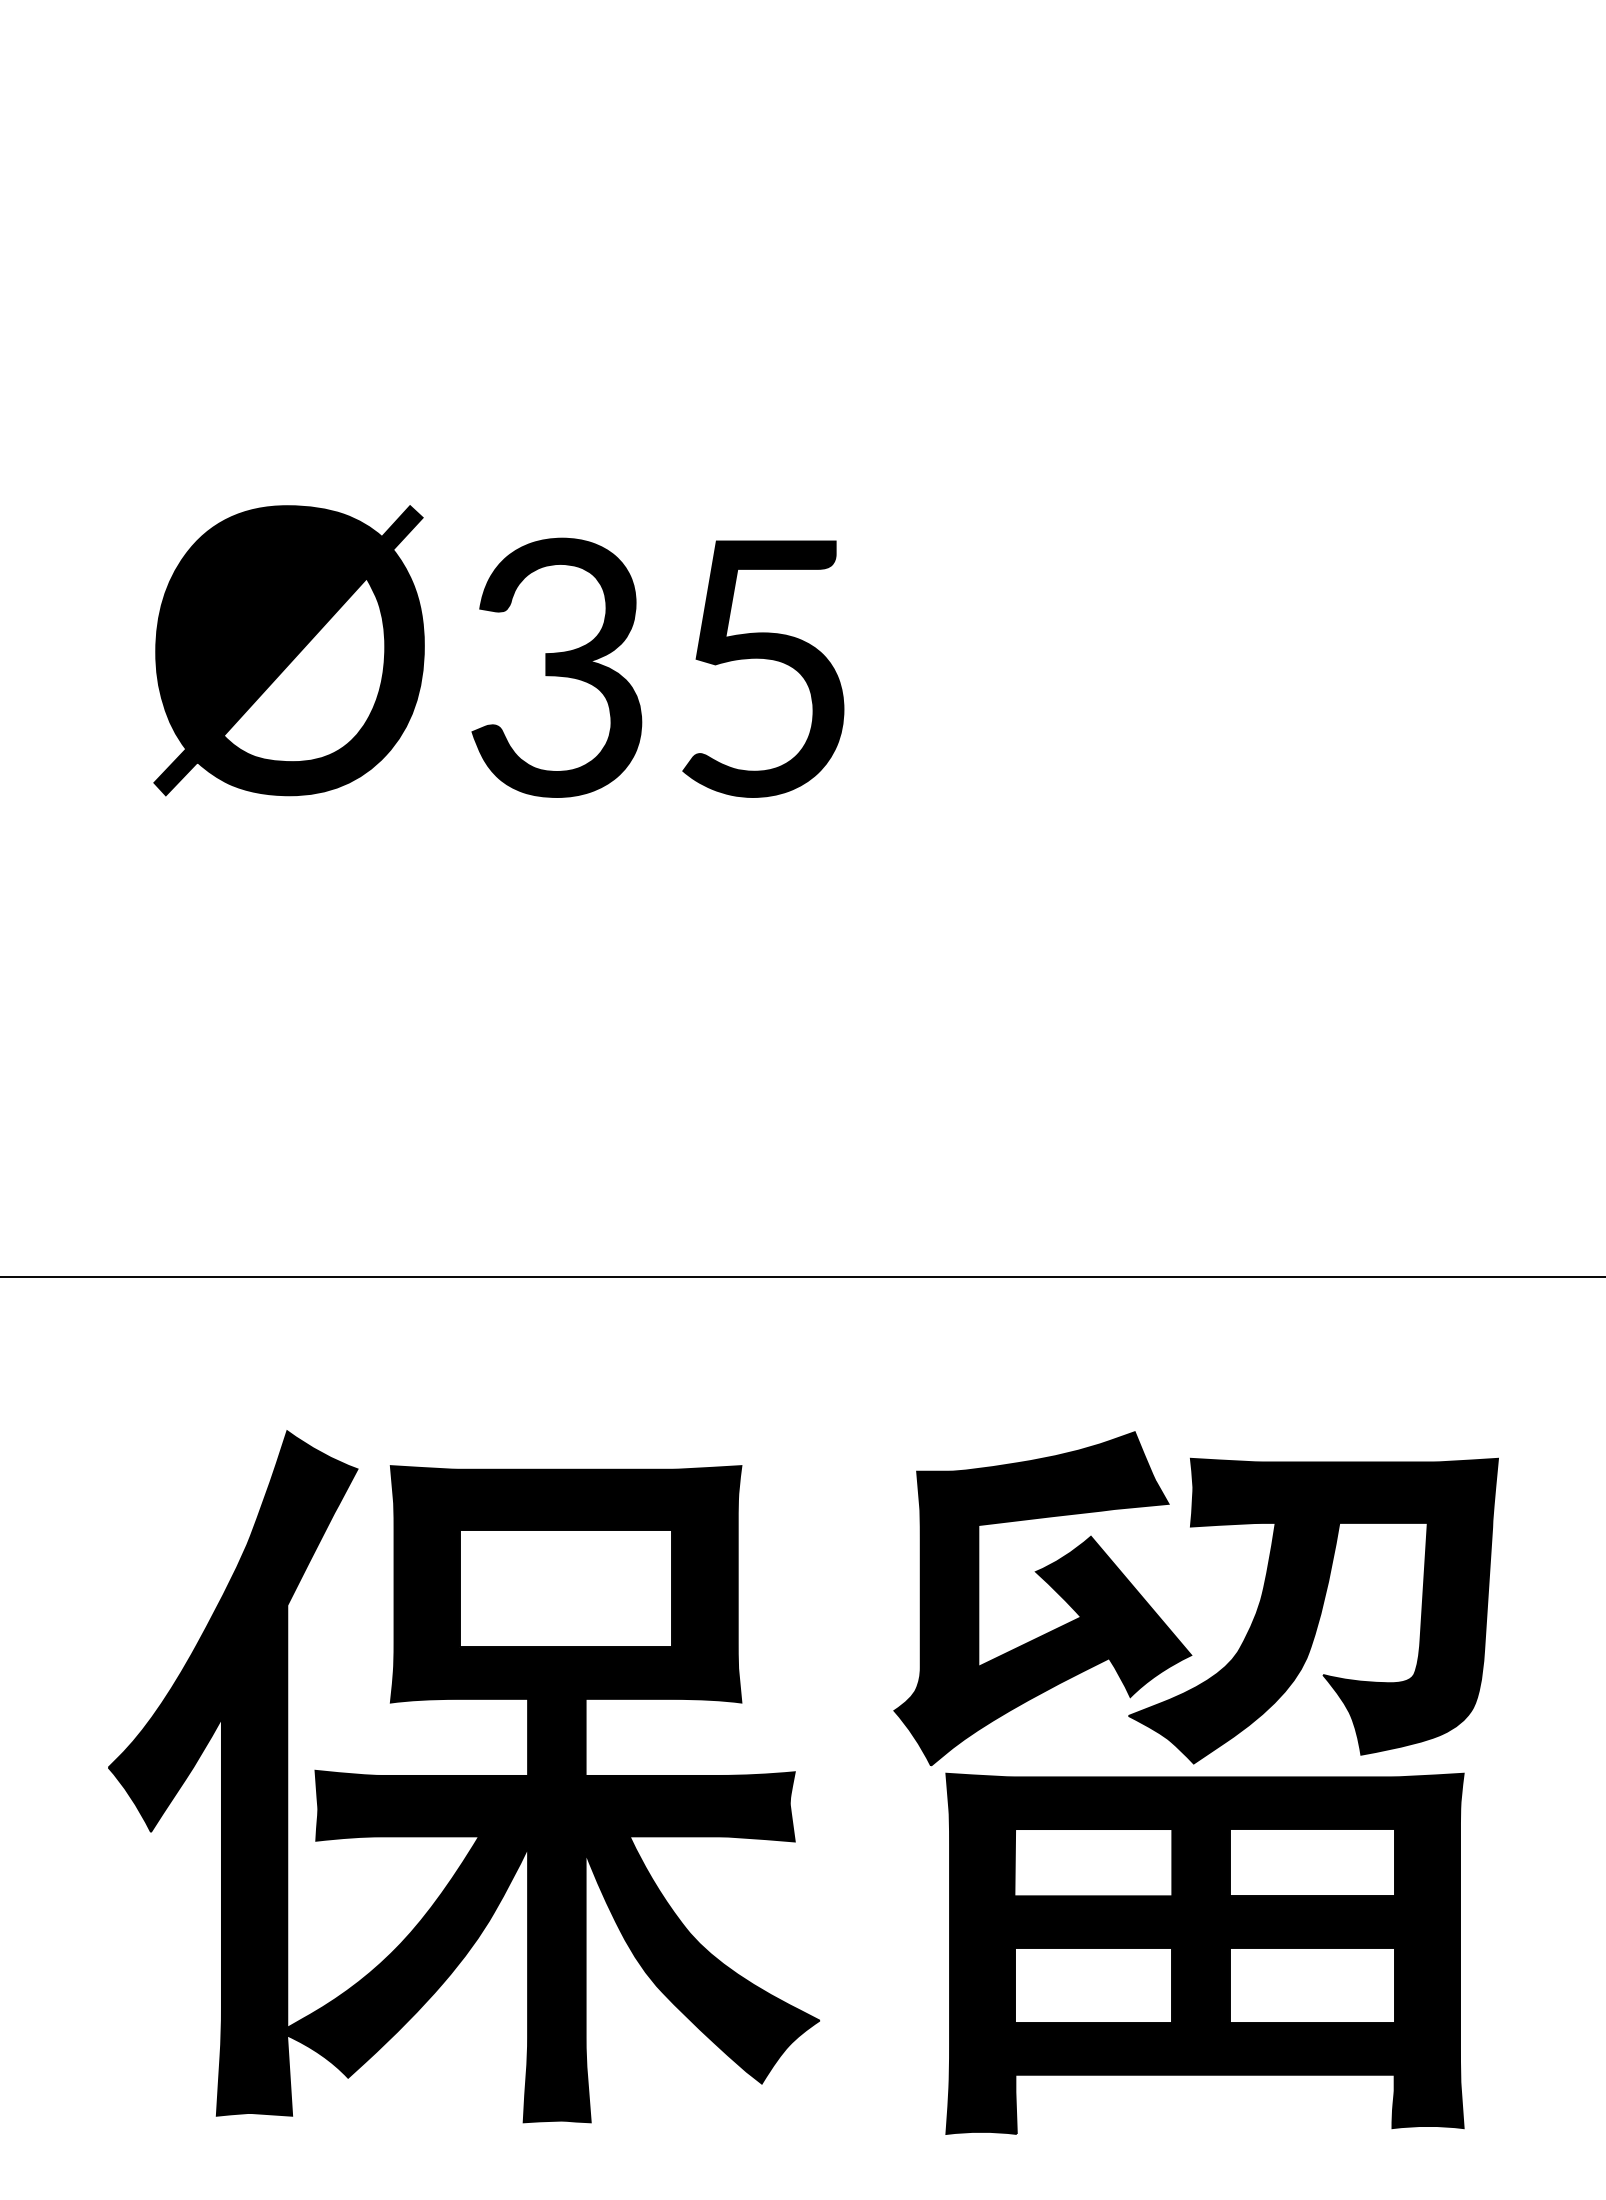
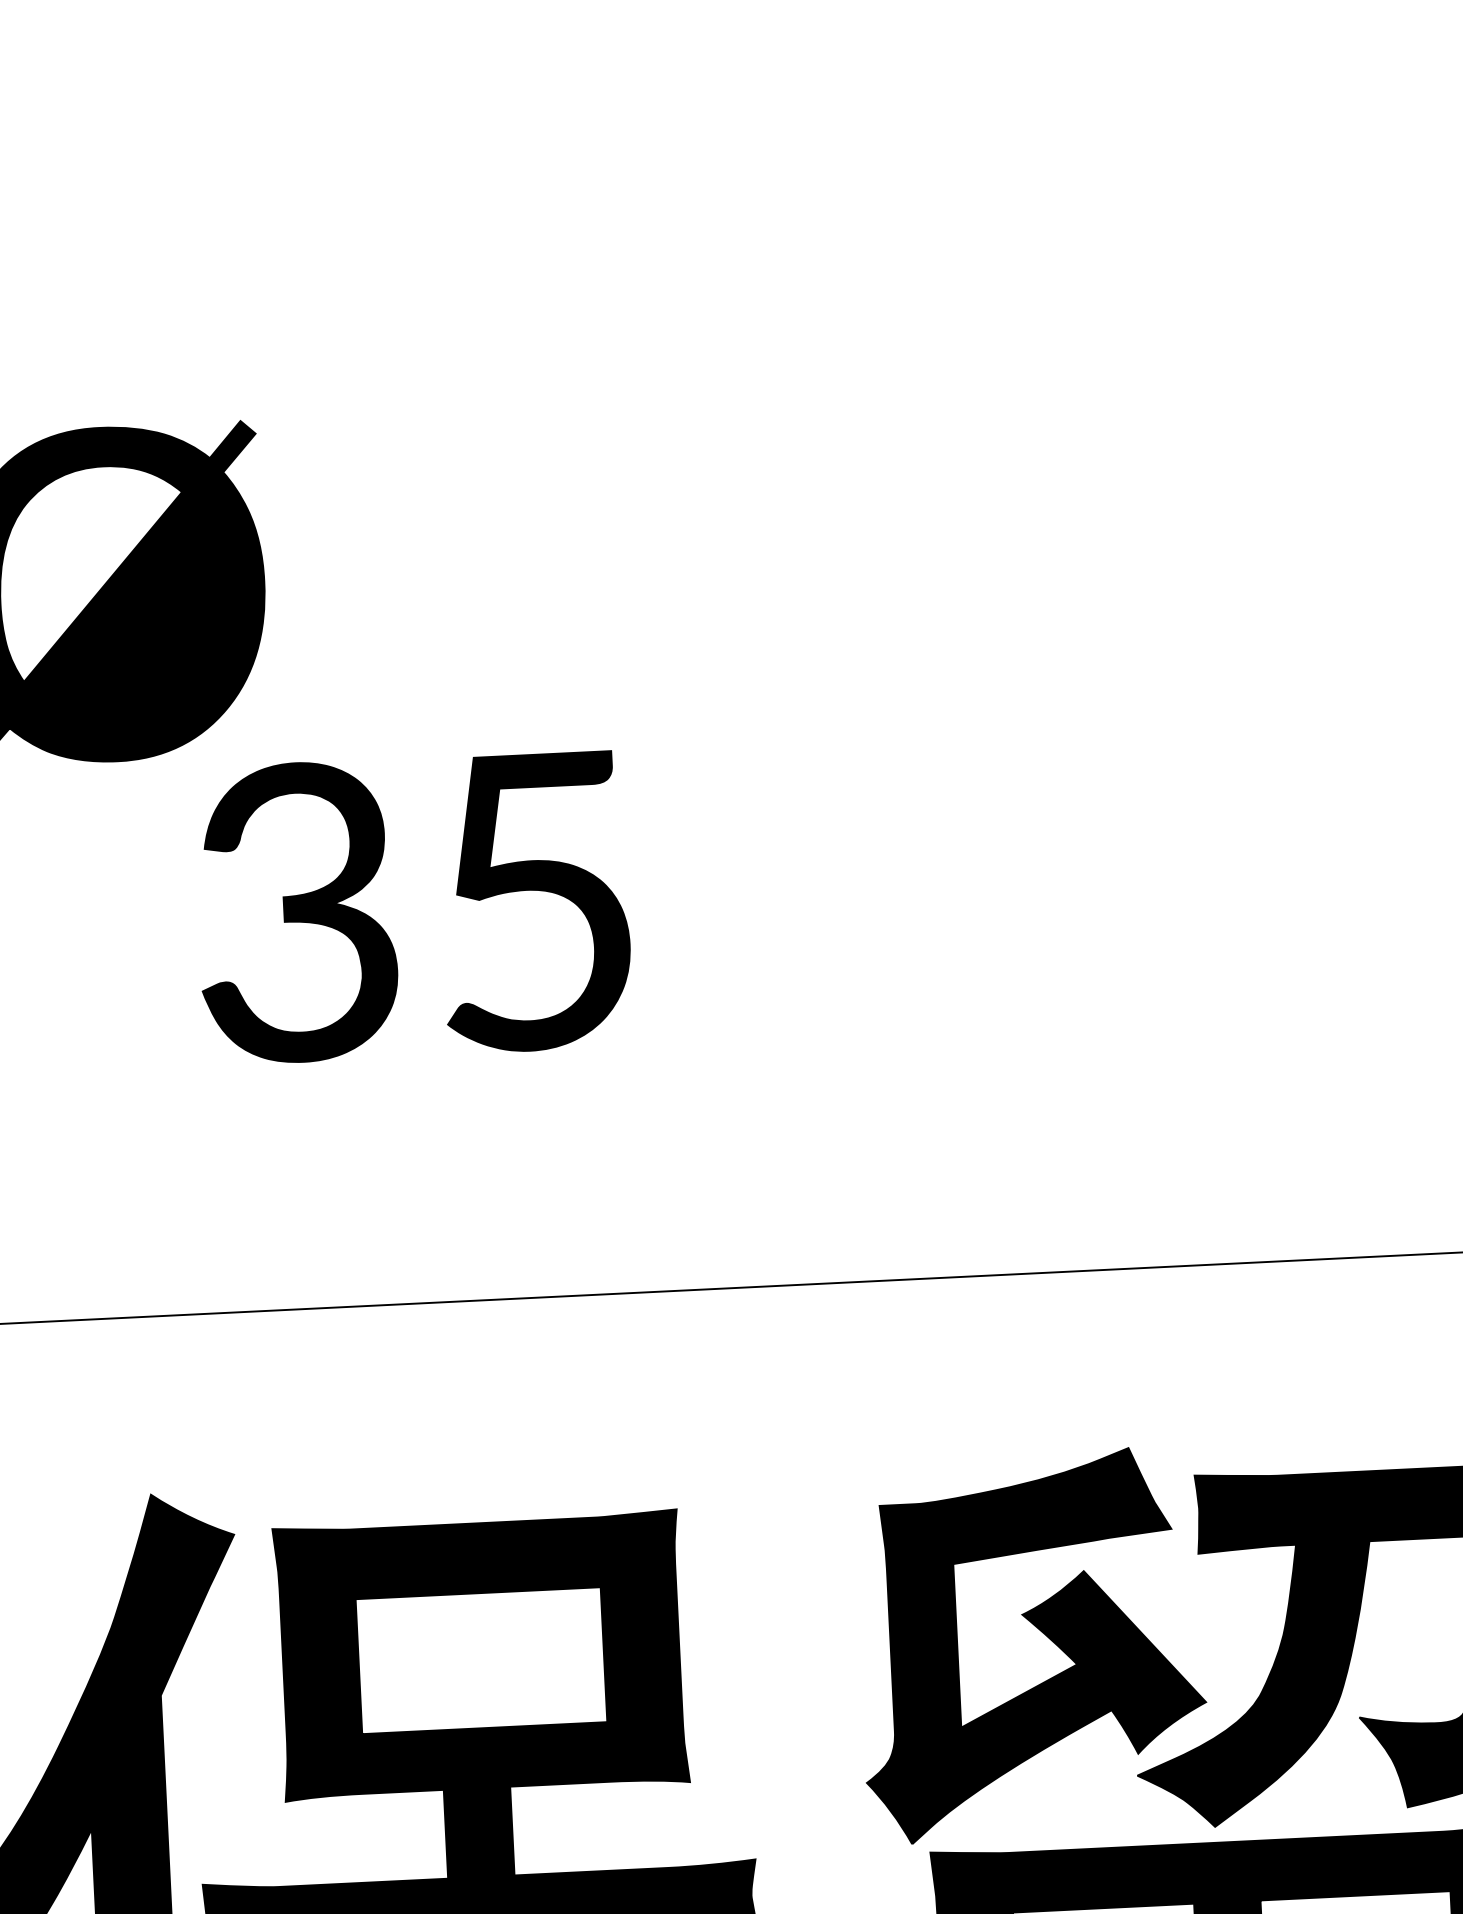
text: (657, 667) -> (412, 906), moved

